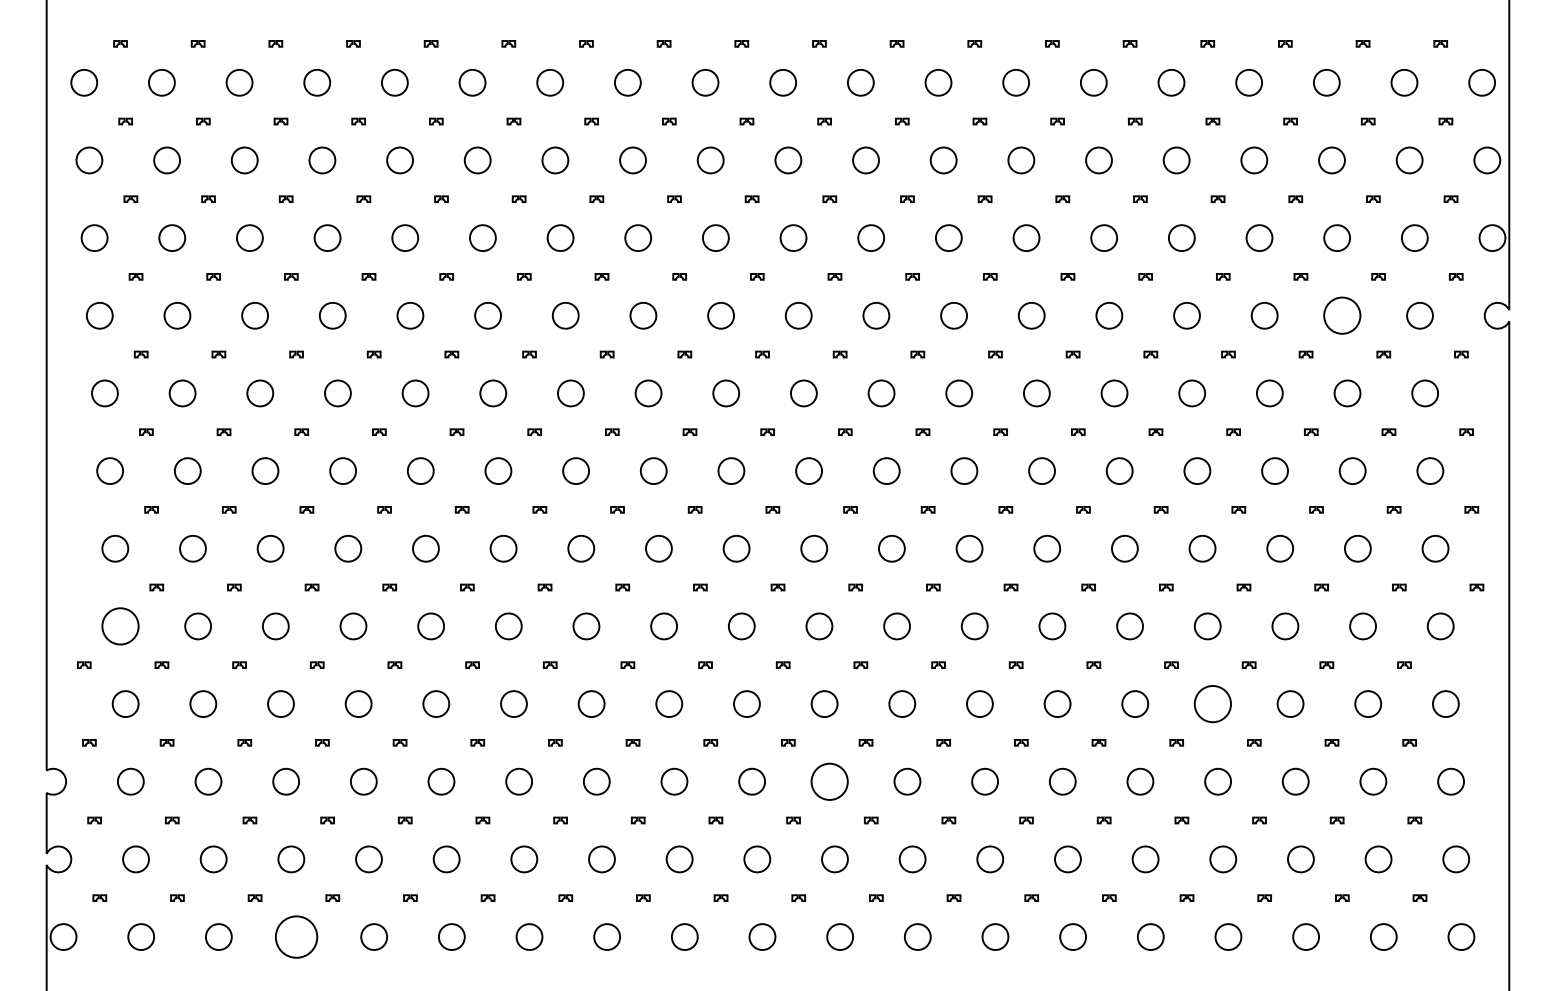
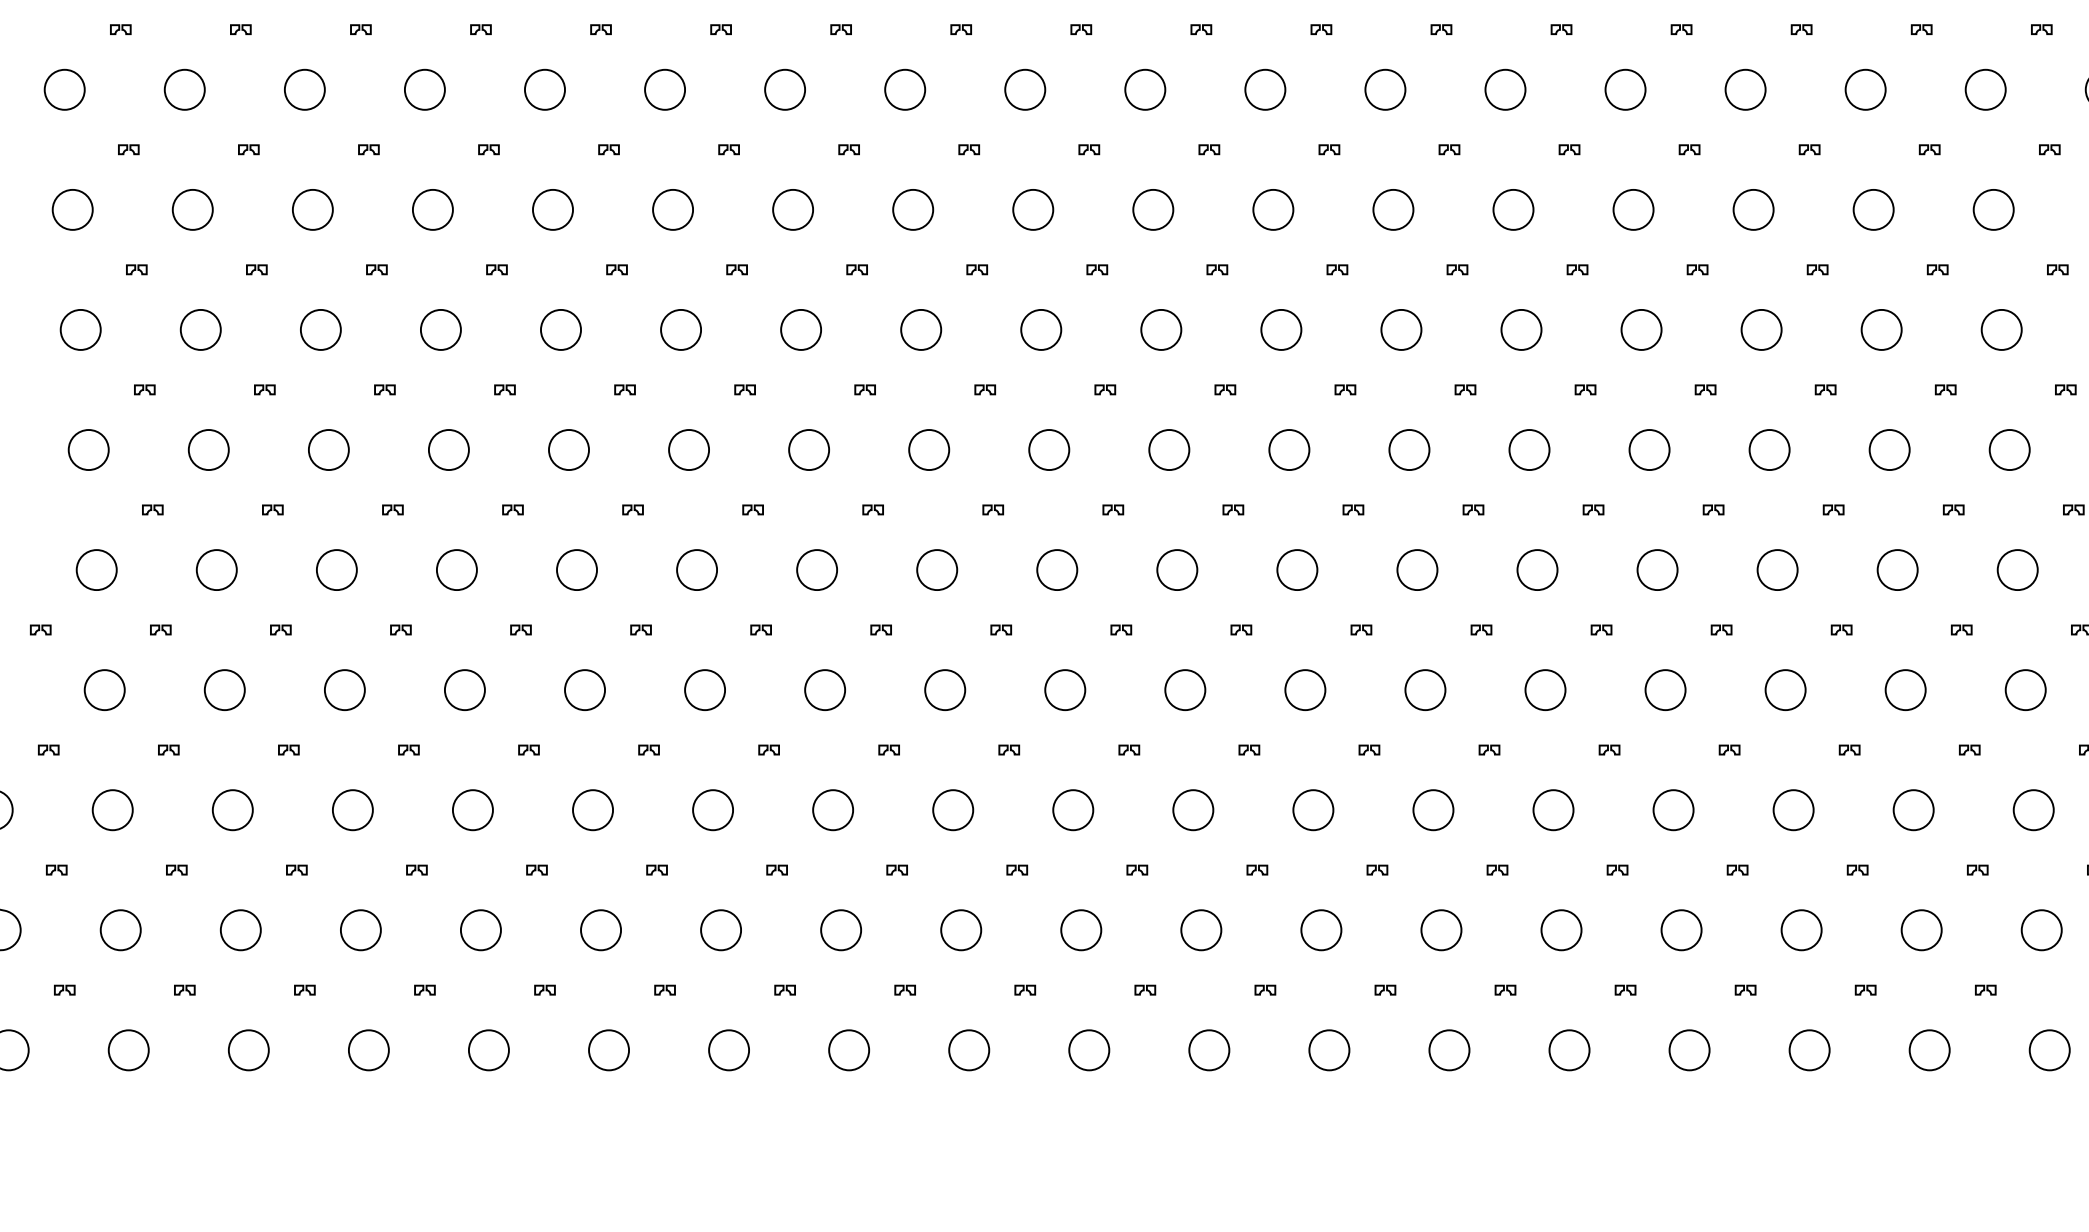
circle: (1342, 315) -> (1985, 89), size x0.71
circle: (120, 626) -> (96, 570), size x0.71
circle: (1212, 703) -> (1784, 689), size x0.71
circle: (829, 781) -> (1192, 809), size x0.71
circle: (296, 936) -> (368, 1049), size x0.62

